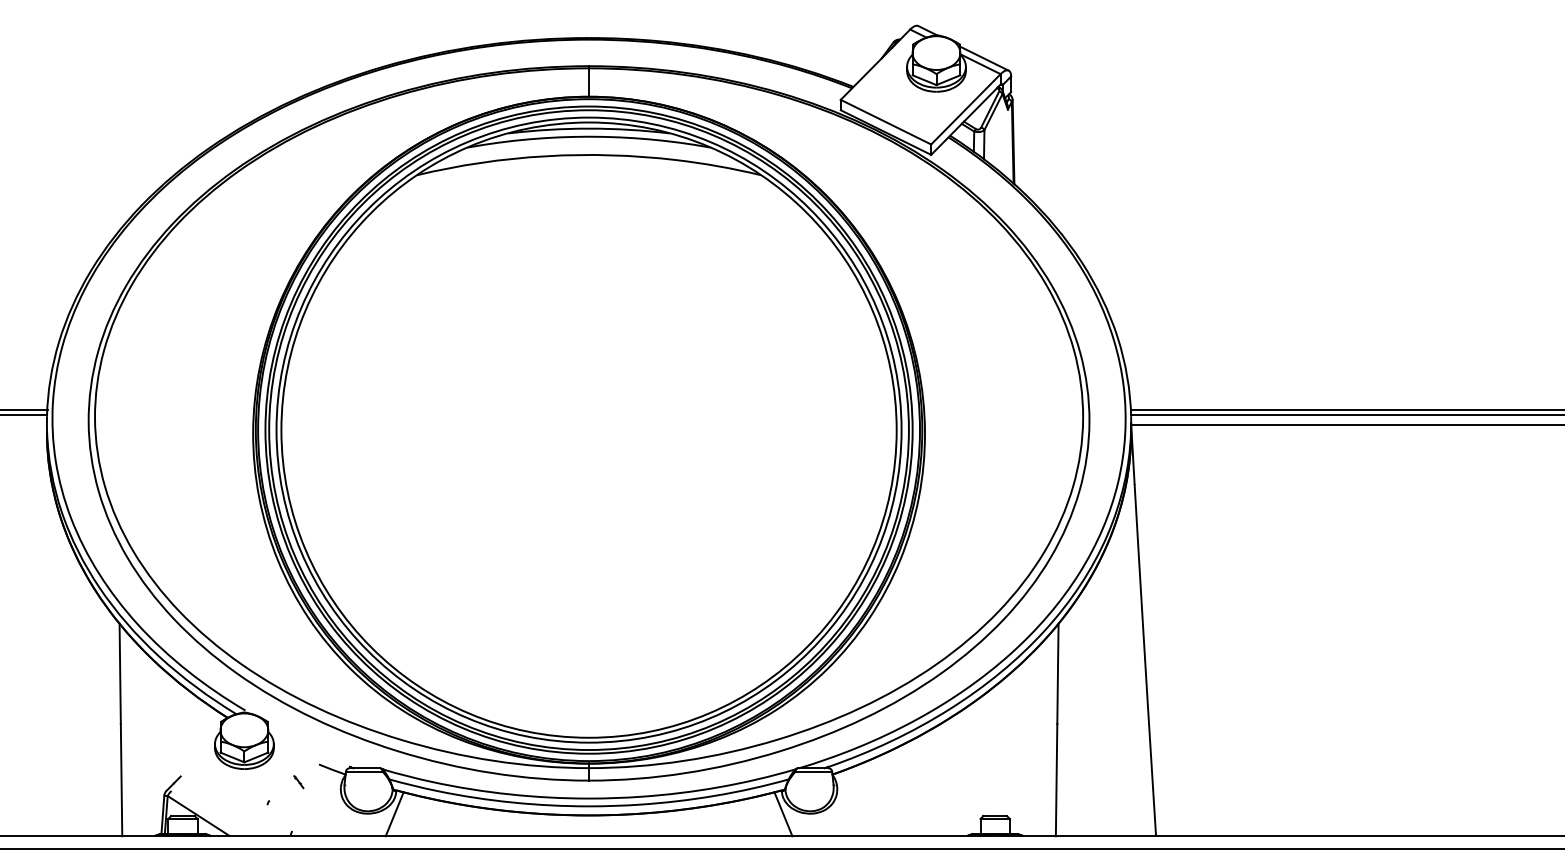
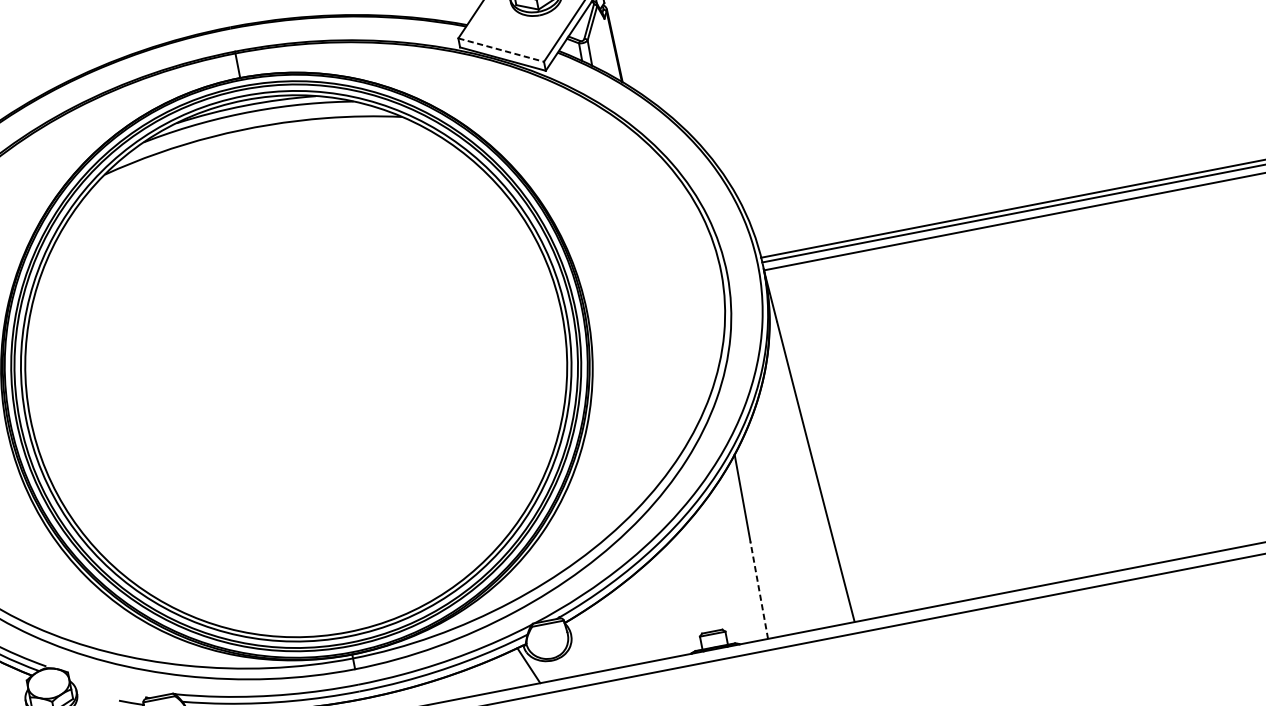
line: (886, 122) -> (501, 50), solid -> dashed
line: (1056, 779) -> (759, 589), solid -> dashed

